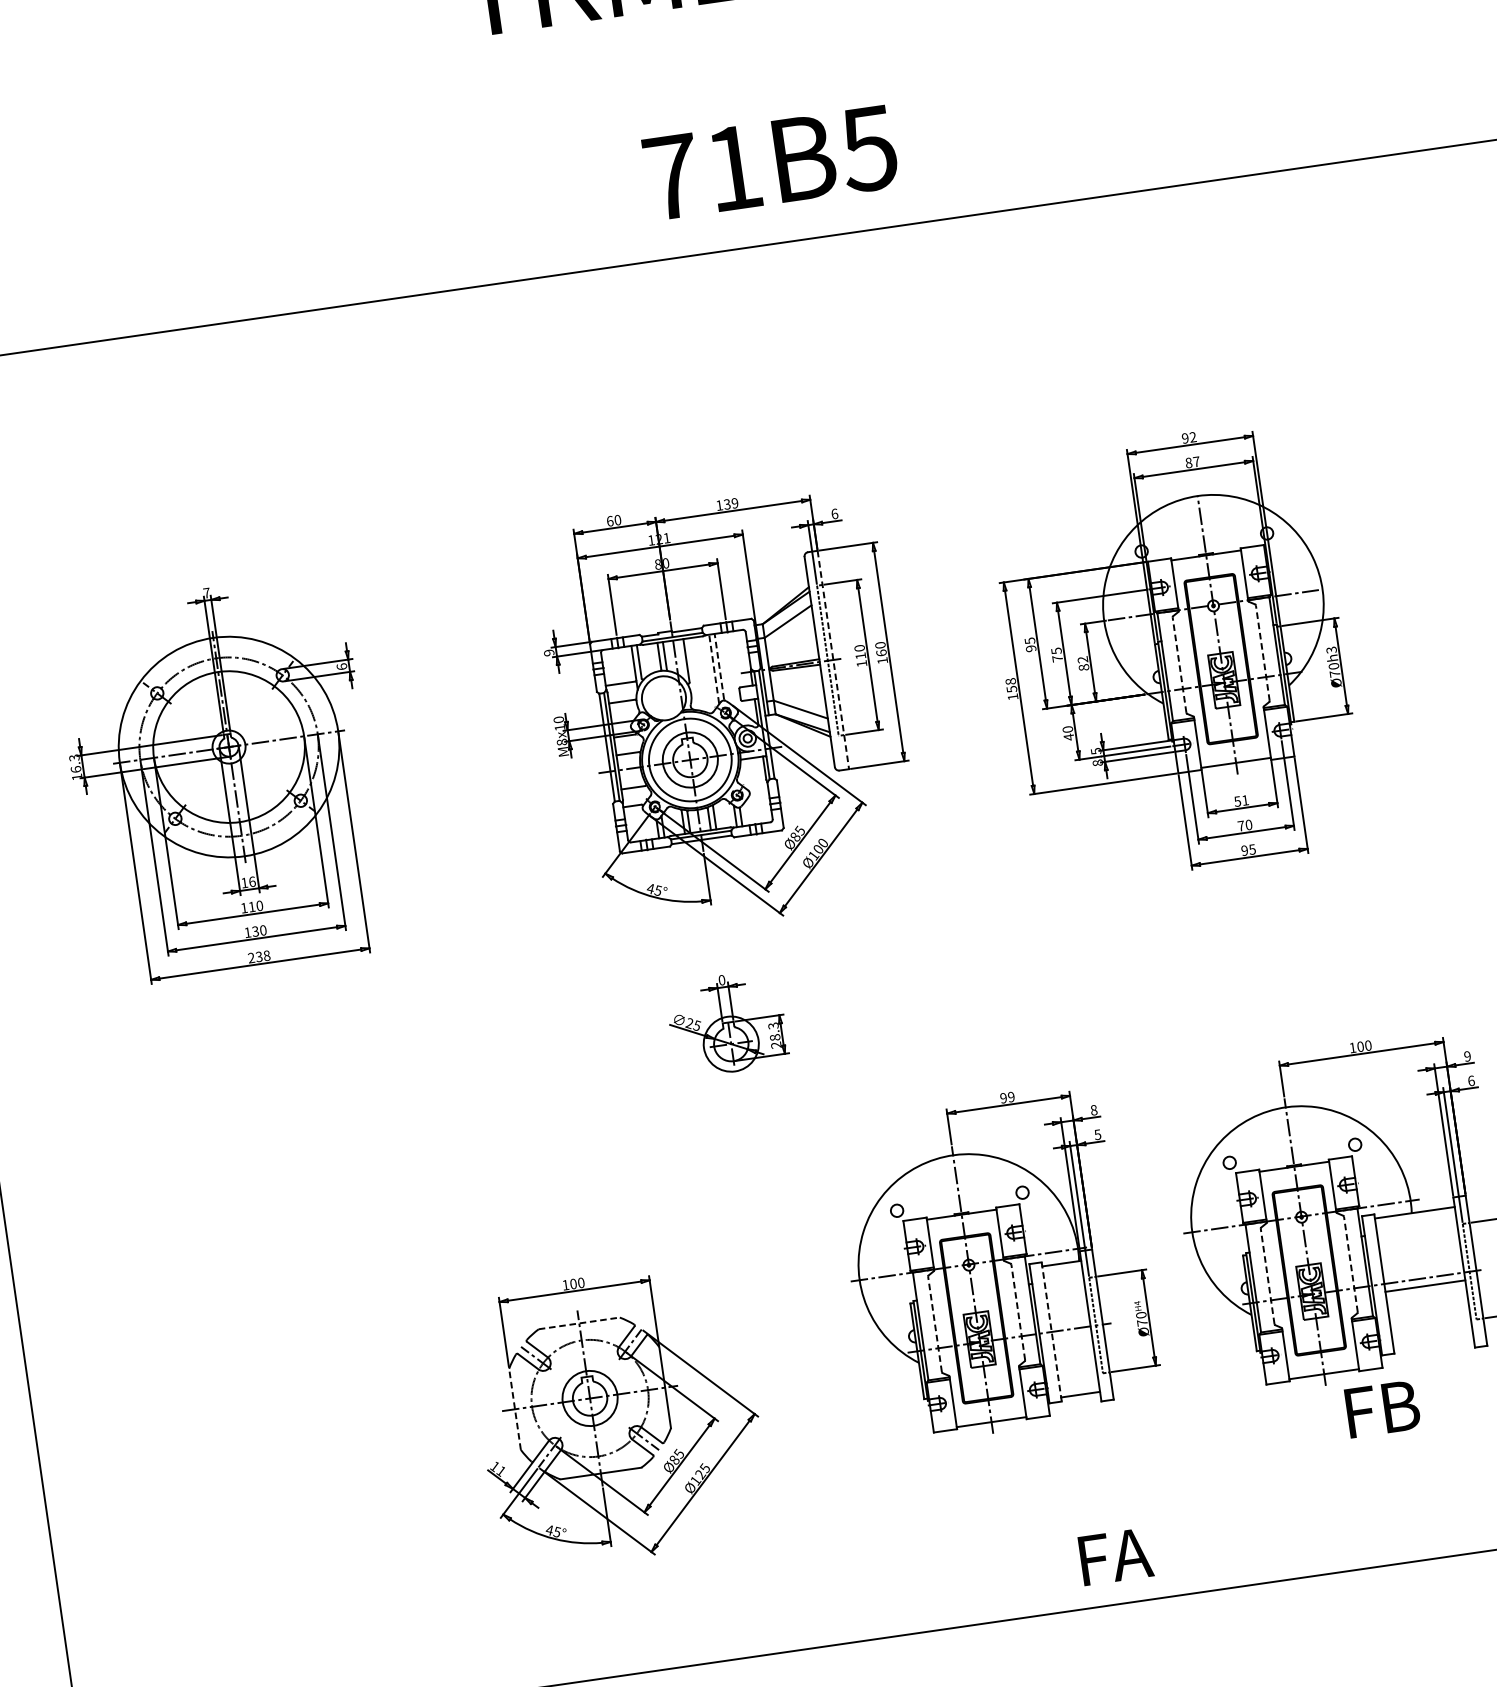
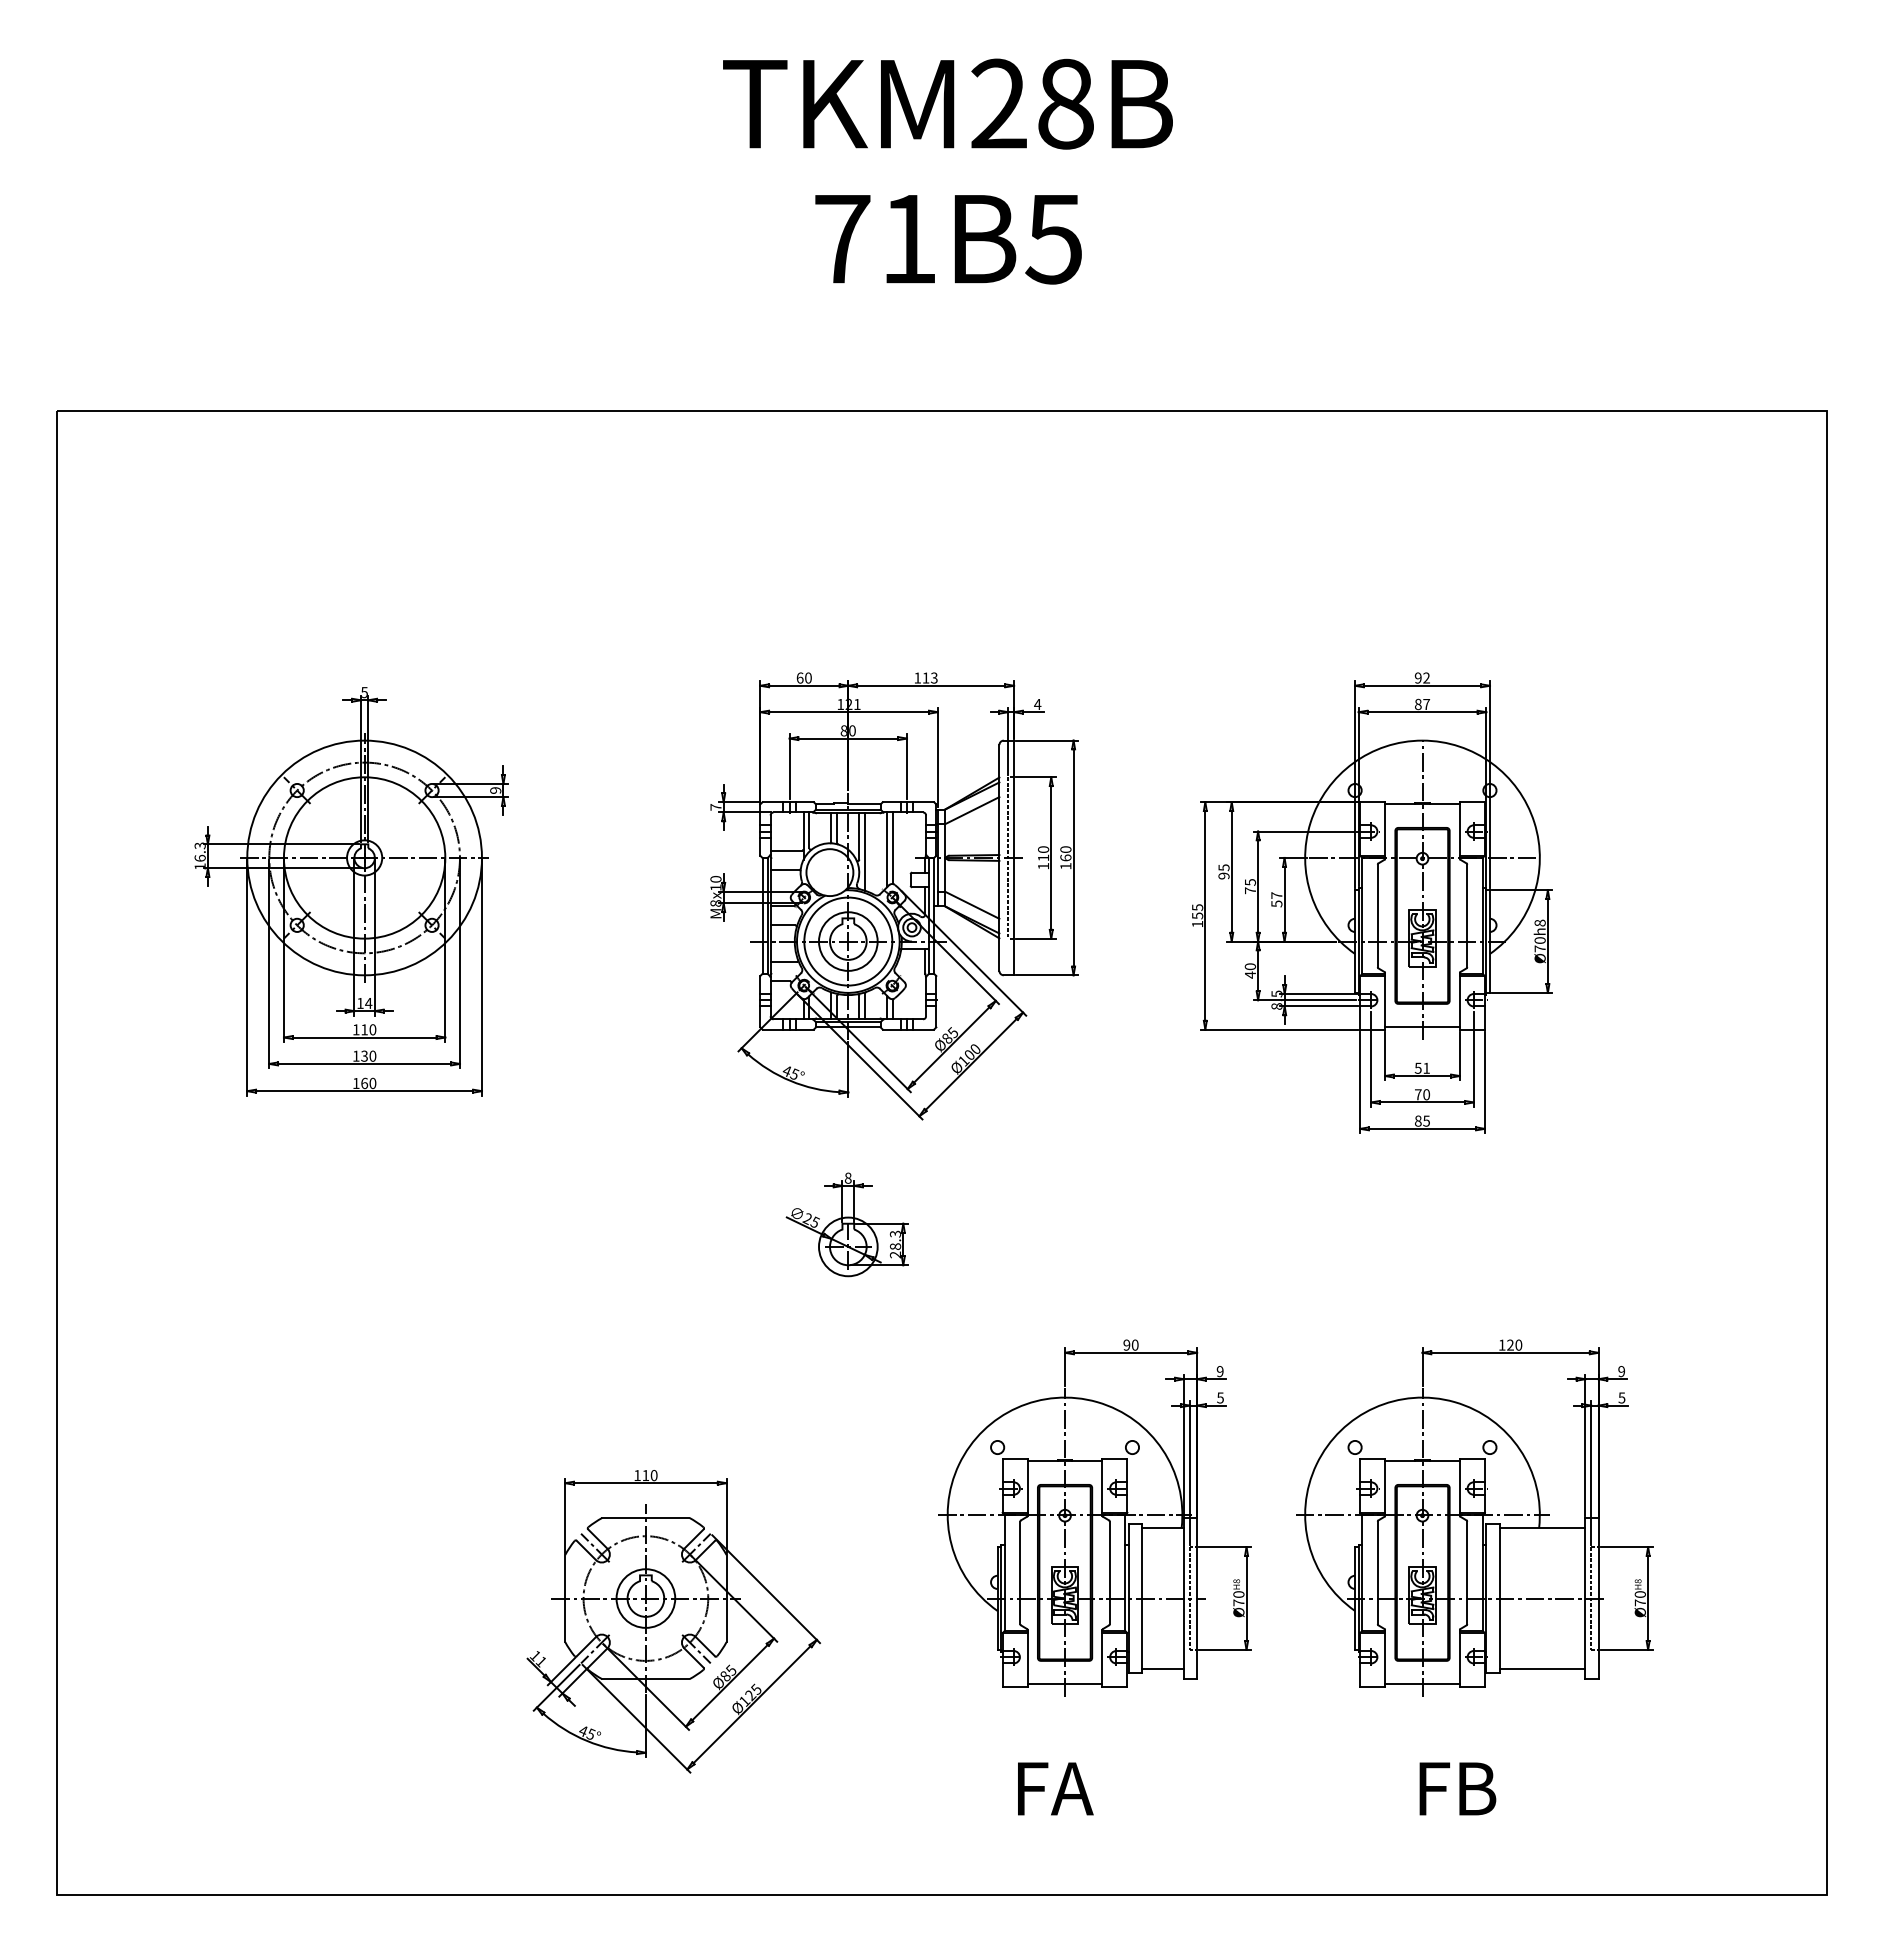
text: (770, 163) -> (948, 239), moved
text: (730, 503) -> (929, 677), 139 -> 113
text: (834, 514) -> (1037, 704), 6 -> 4
text: (206, 593) -> (364, 692), 7 -> 5
text: (1330, 649) -> (1539, 922), Ø70h3 -> Ø70h8
line: (1262, 652) -> (1467, 915), dashed -> solid
text: (548, 653) -> (715, 807), 9 -> 7
line: (833, 660) -> (1014, 858), dashed -> solid
text: (1083, 663) -> (1276, 899), 82 -> 57
line: (1179, 664) -> (1377, 915), dashed -> solid
text: (341, 666) -> (495, 790), 6 -> 9
line: (719, 666) -> (893, 847), dashed -> solid
line: (714, 669) -> (887, 849), dashed -> solid
line: (694, 673) -> (865, 851), added
text: (1010, 681) -> (1197, 907), 158 -> 155
text: (1243, 850) -> (1417, 1120), 95 -> 85
text: (252, 881) -> (368, 1003), 16 -> 14
text: (259, 956) -> (364, 1082), 238 -> 160
text: (721, 980) -> (847, 1178), 0 -> 8
text: (1360, 1046) -> (1510, 1344), 100 -> 120
text: (1470, 1080) -> (1621, 1397), 6 -> 5
text: (1010, 1096) -> (1134, 1344), 99 -> 90
text: (1093, 1110) -> (1219, 1371), 8 -> 9
line: (1351, 1264) -> (1467, 1572), dashed -> solid
line: (1267, 1276) -> (1377, 1572), dashed -> solid
text: (573, 1284) -> (645, 1475), 100 -> 110
line: (1425, 1285) -> (1542, 1668), moved
text: (1137, 1303) -> (1236, 1581), H4 -> H8
line: (1017, 1312) -> (1109, 1572), dashed -> solid
line: (578, 1323) -> (645, 1517), dashed -> solid
line: (935, 1324) -> (1020, 1572), dashed -> solid
line: (1052, 1331) -> (1142, 1598), dashed -> solid
text: (1382, 1408) -> (1457, 1788), moved
line: (515, 1409) -> (565, 1598), dashed -> solid
text: (1115, 1556) -> (1055, 1788), moved

